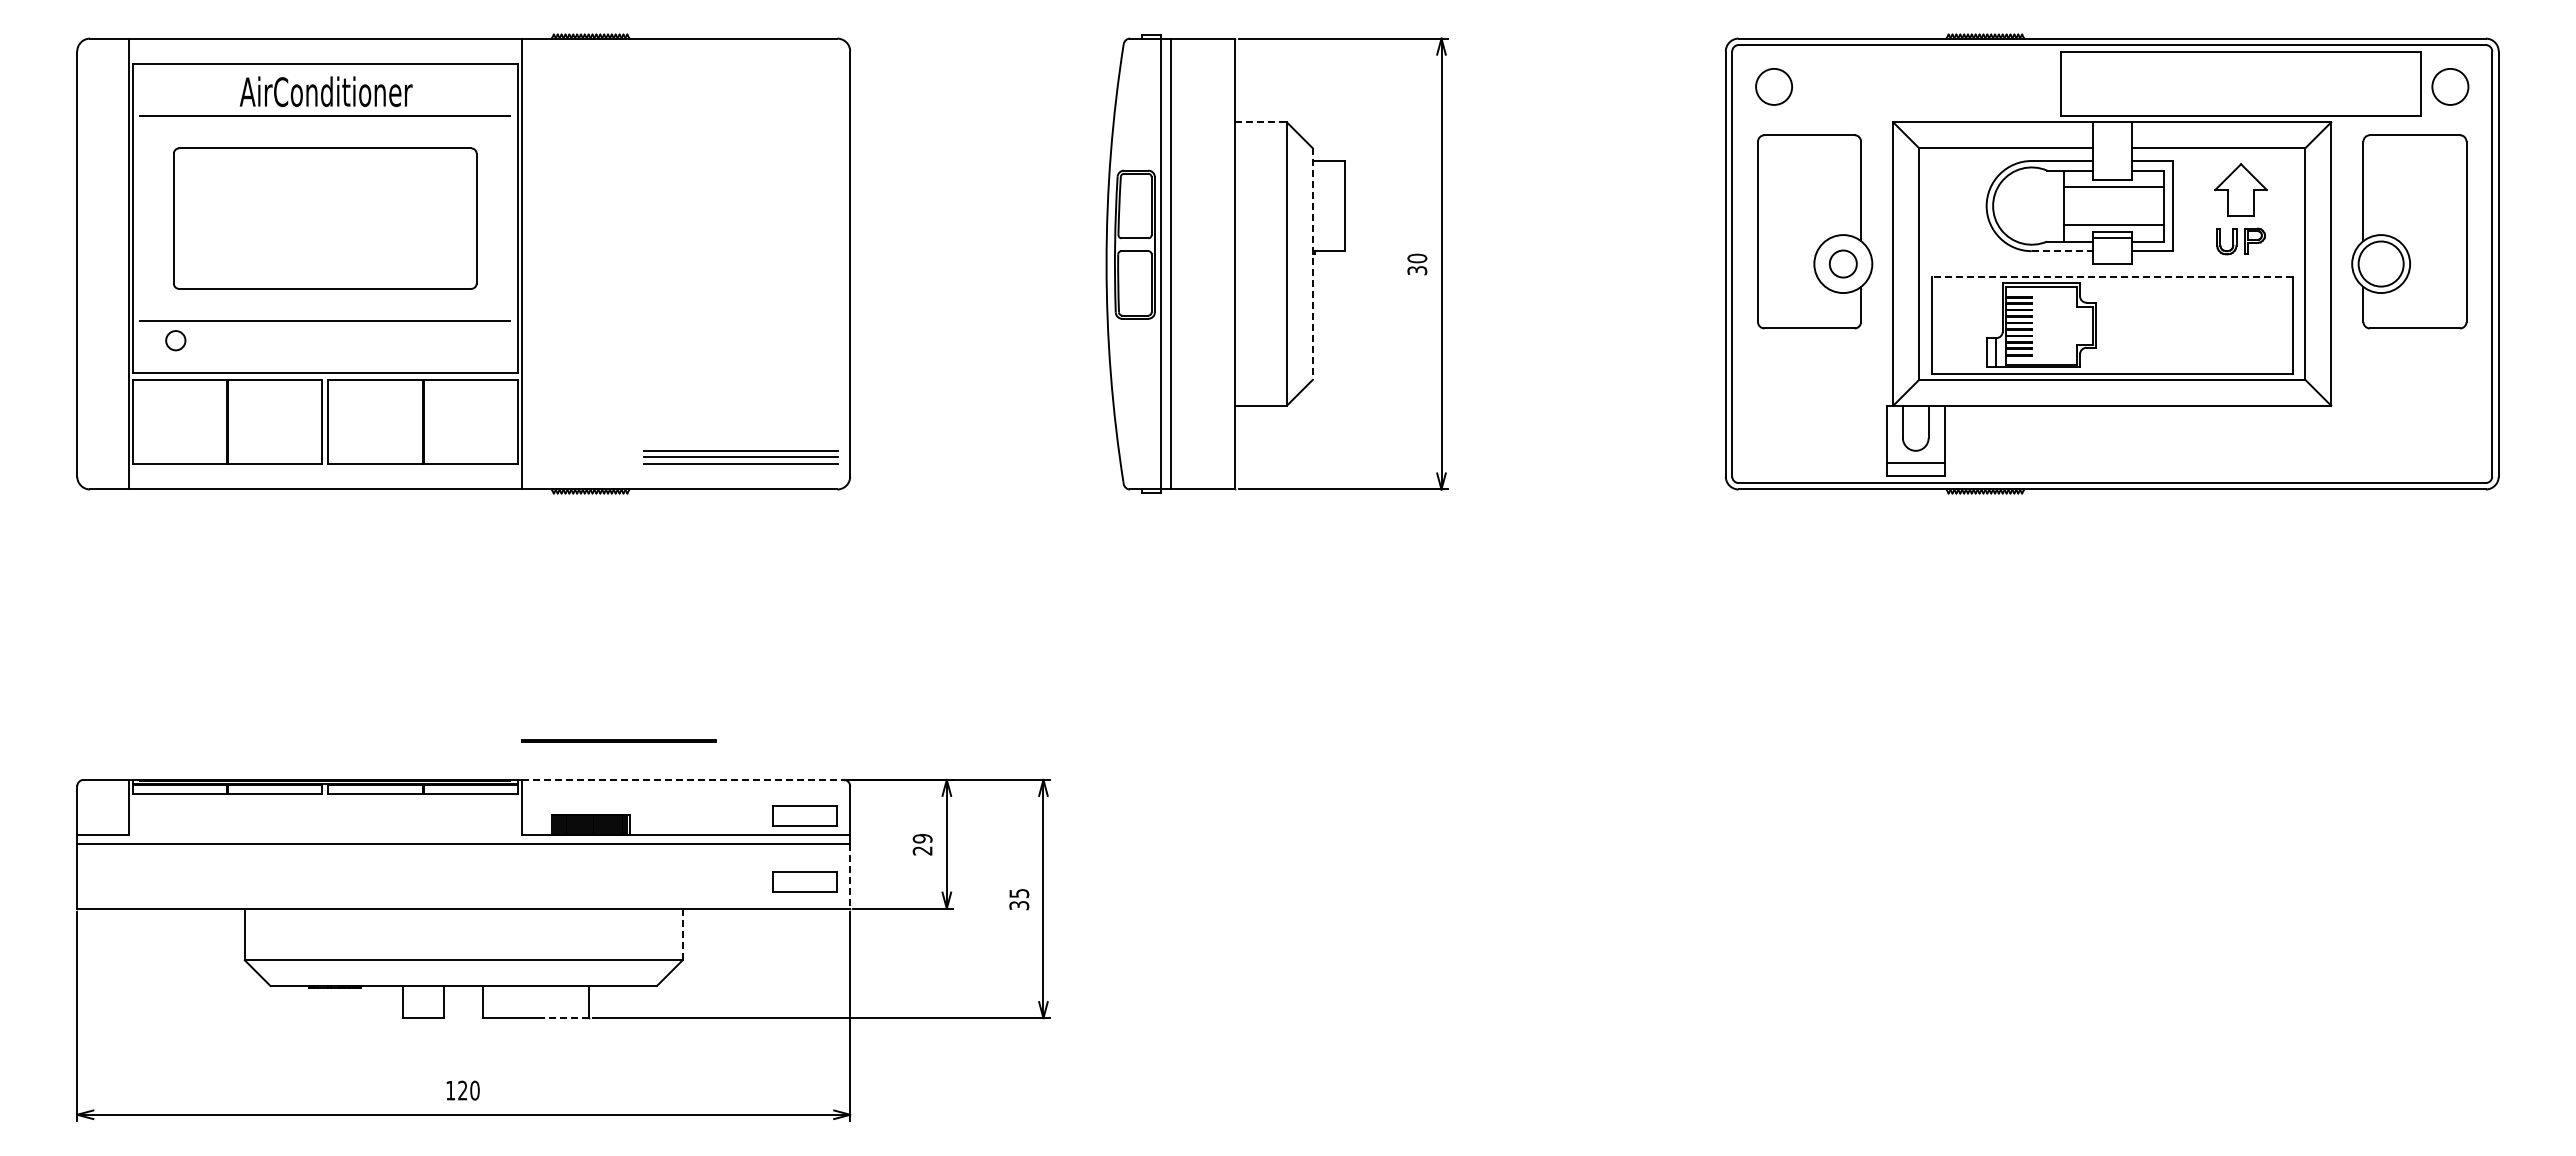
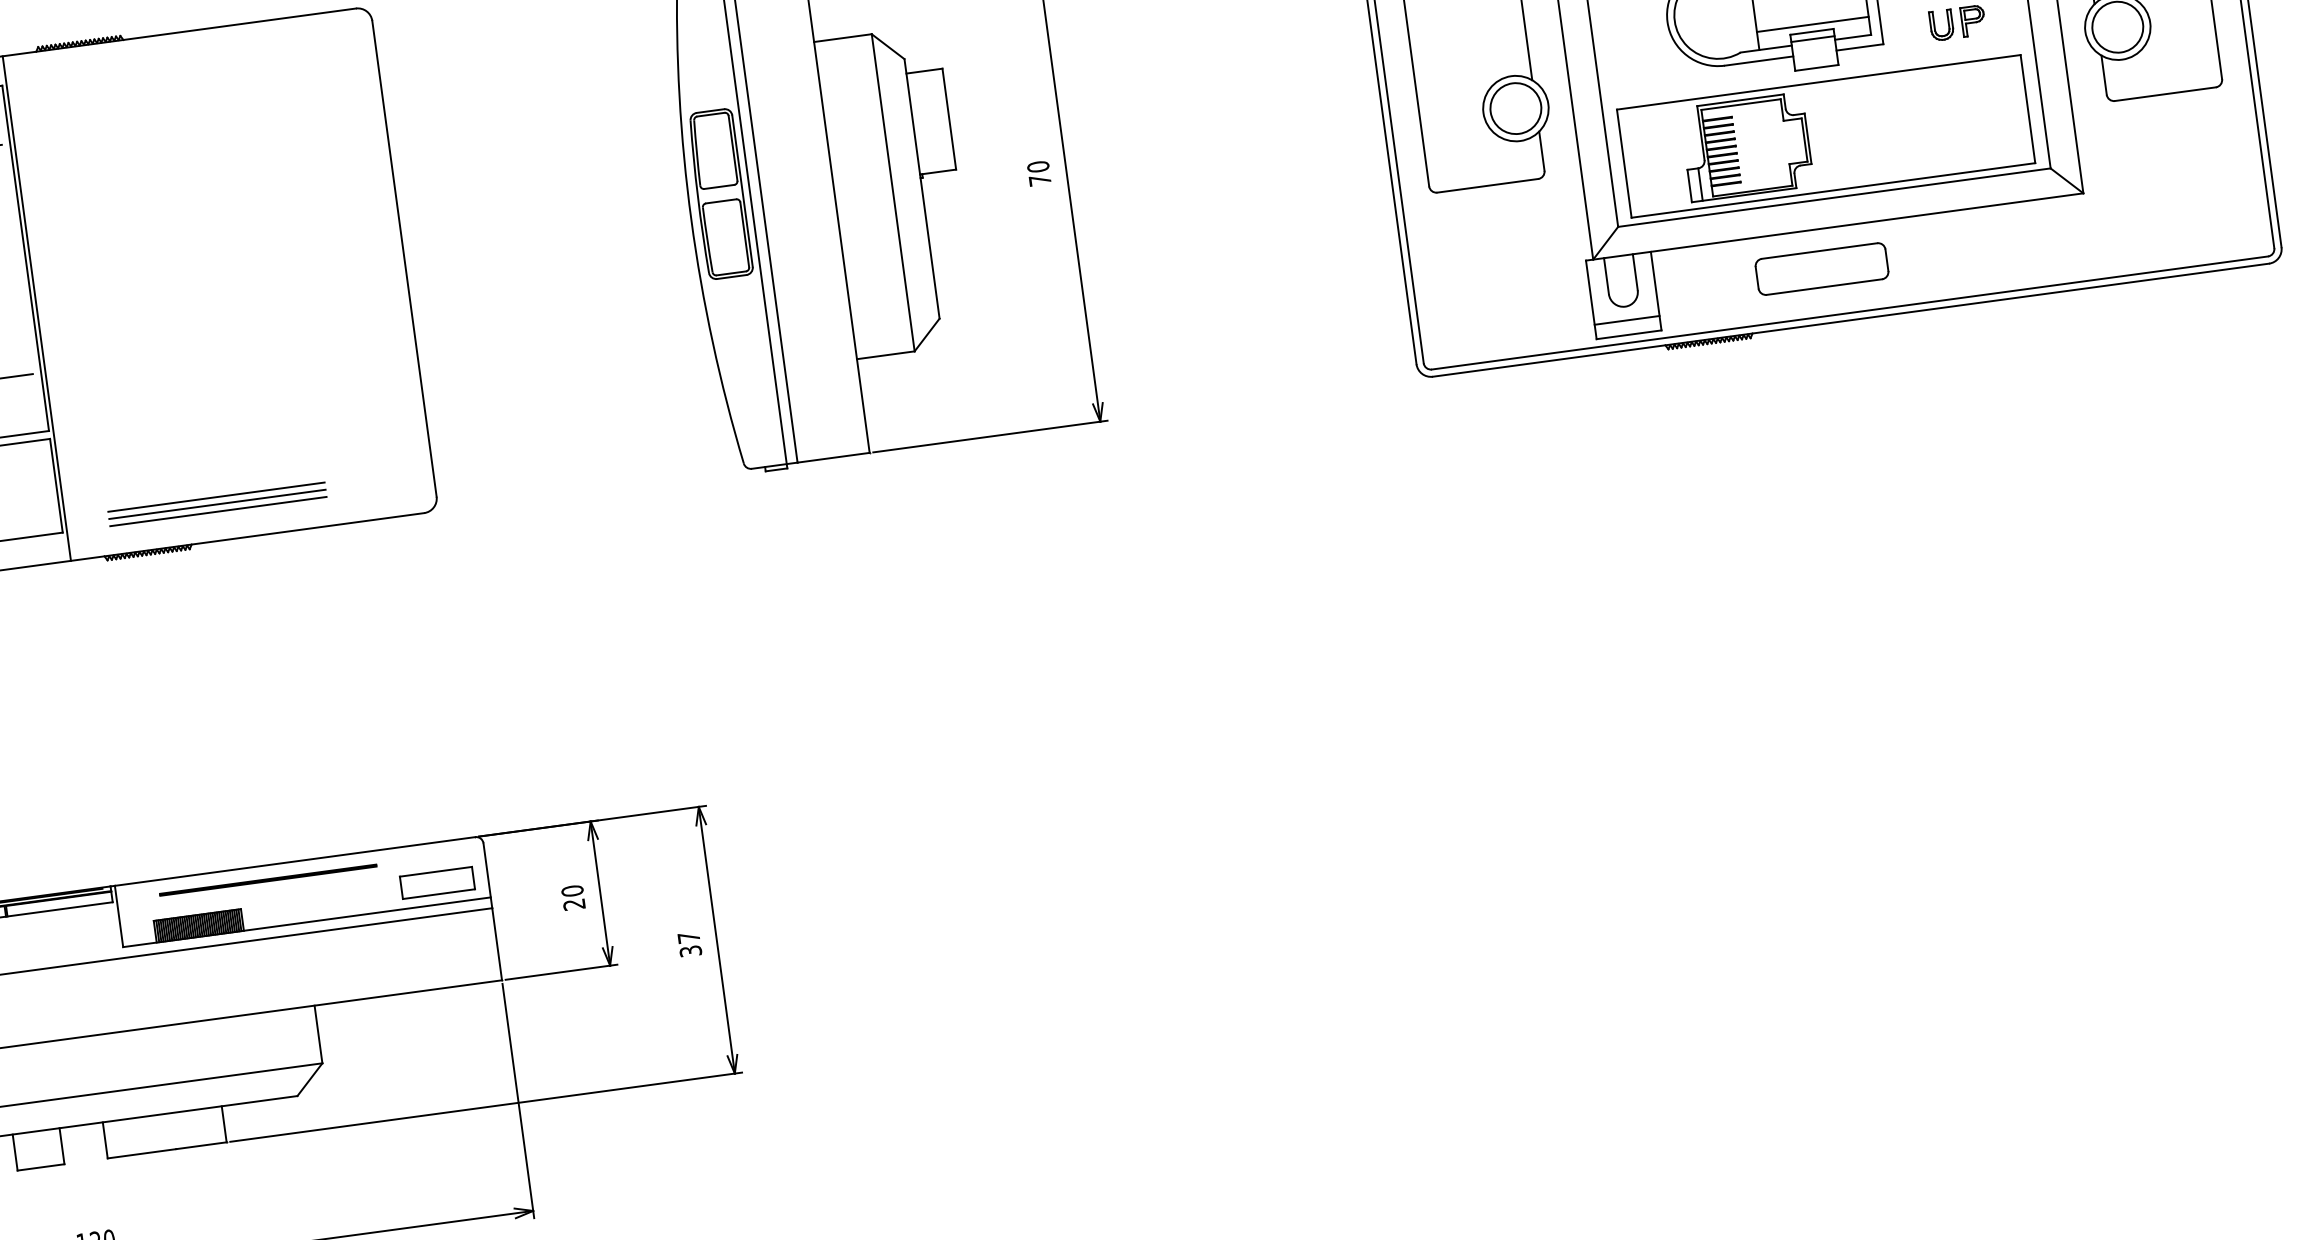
line: (1261, 122) -> (843, 38), dashed -> solid
line: (2062, 251) -> (1759, 61), dashed -> solid
circle: (1842, 263) -> (1514, 108), size x1.67
line: (1312, 264) -> (921, 189), dashed -> solid
text: (1417, 270) -> (1040, 180), 30 -> 70
line: (2111, 276) -> (1817, 81), dashed -> solid
part: (2092, 441) -> (1821, 269), added
part: (740, 457) -> (216, 504), moved
line: (618, 740) -> (267, 879), moved
line: (683, 779) -> (295, 860), dashed -> solid
text: (922, 838) -> (572, 890), 29 -> 20
line: (850, 876) -> (497, 944), dashed -> solid
part: (804, 881) -> (446, 956), removed
text: (1019, 893) -> (689, 937), 35 -> 37
line: (682, 934) -> (318, 1034), dashed -> solid
line: (566, 1018) -> (201, 1146), dashed -> solid

